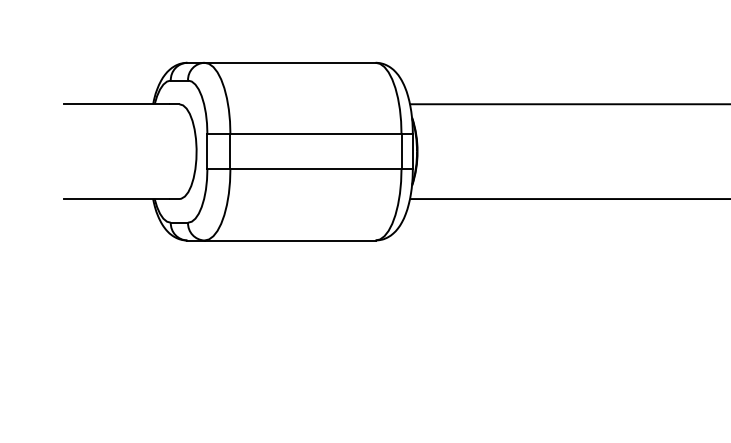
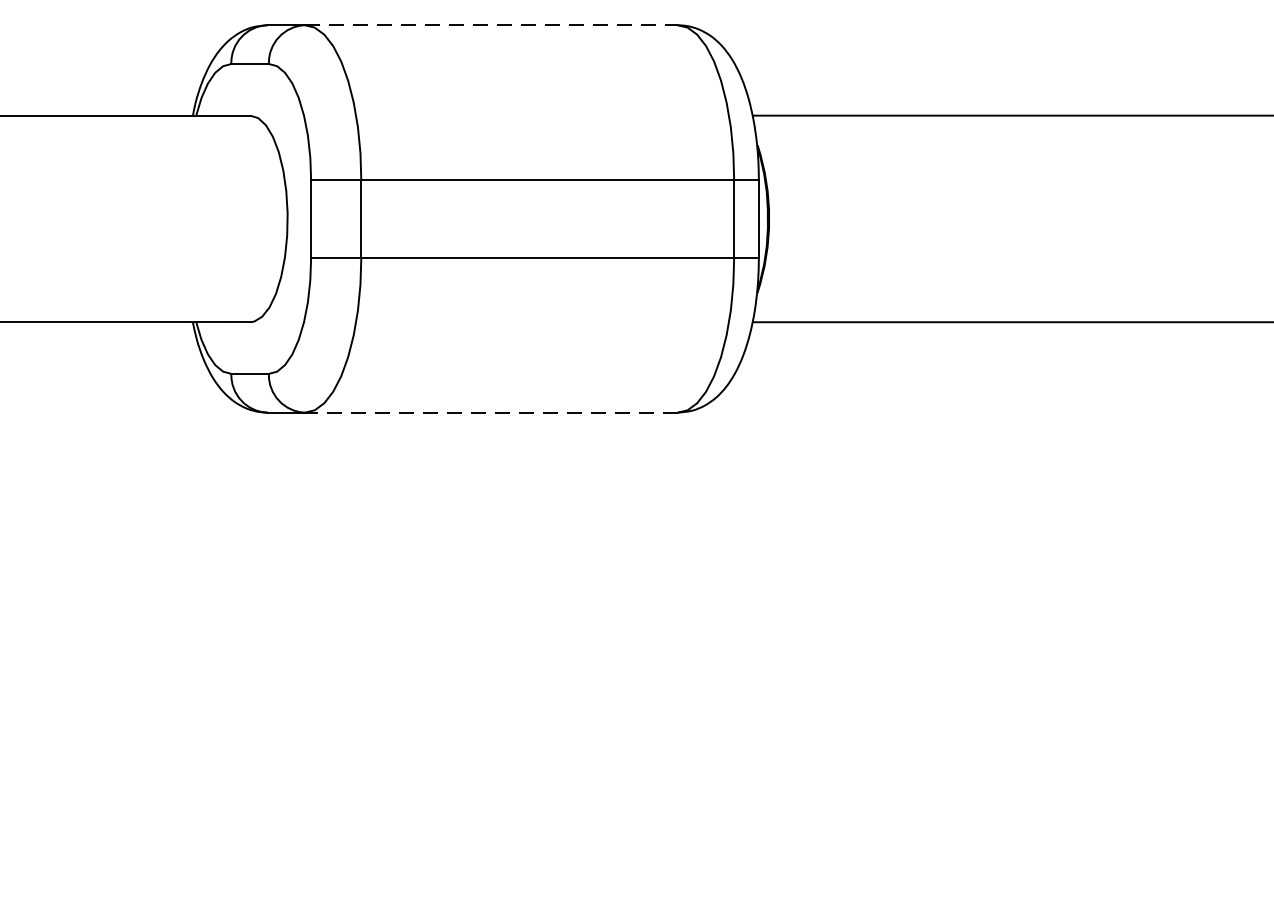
line: (290, 62) -> (492, 24), solid -> dashed
line: (290, 240) -> (492, 412), solid -> dashed

